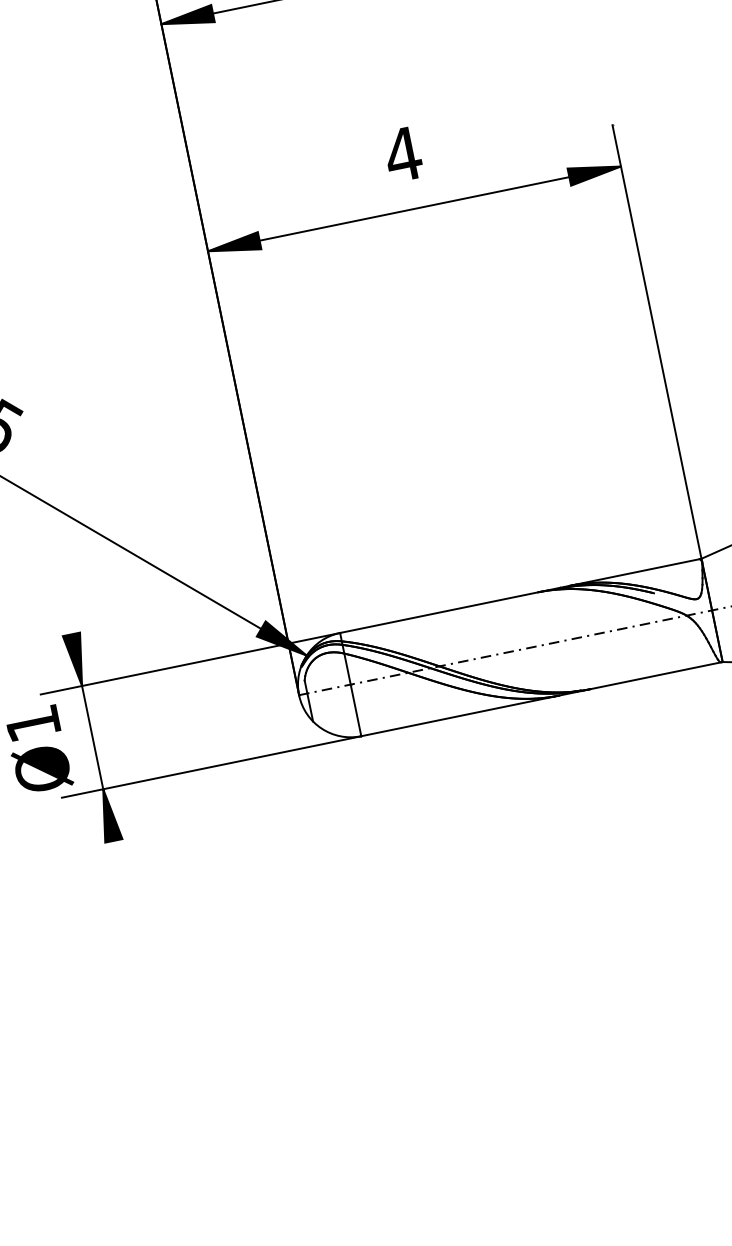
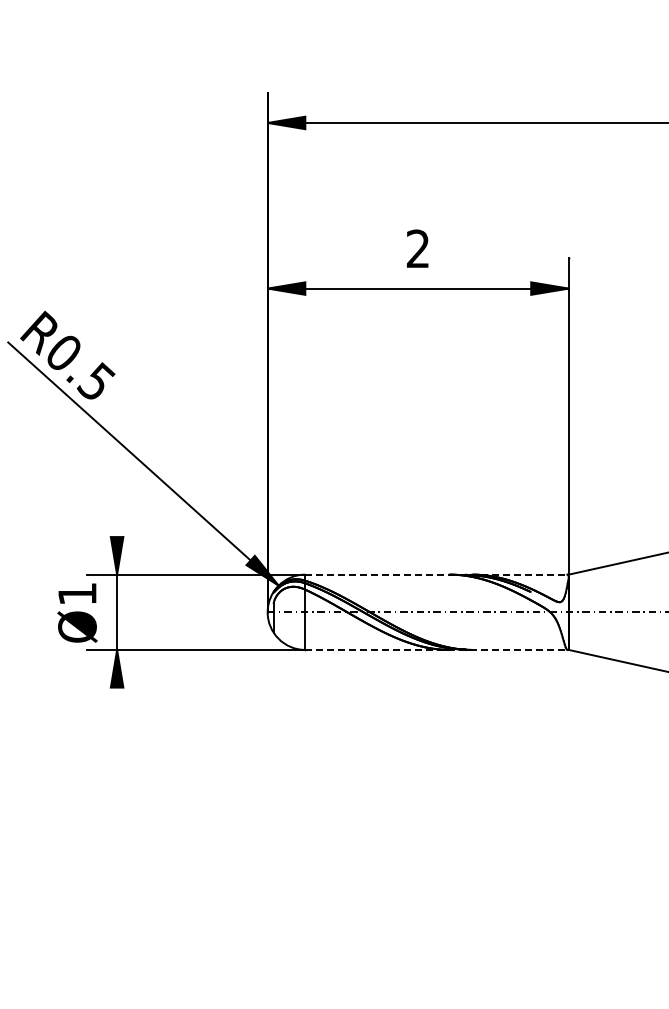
text: (402, 154) -> (417, 248), 4 -> 2
line: (521, 595) -> (437, 574), solid -> dashed
line: (542, 698) -> (437, 649), solid -> dashed

